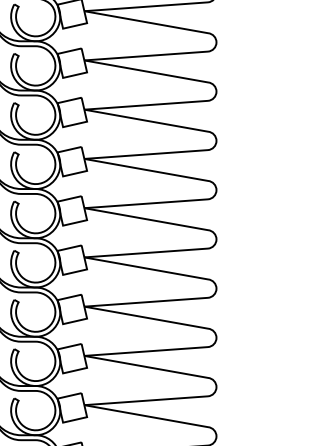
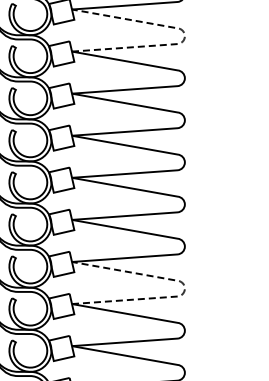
line: (216, 41) -> (184, 35), solid -> dashed
line: (216, 336) -> (184, 287), solid -> dashed

